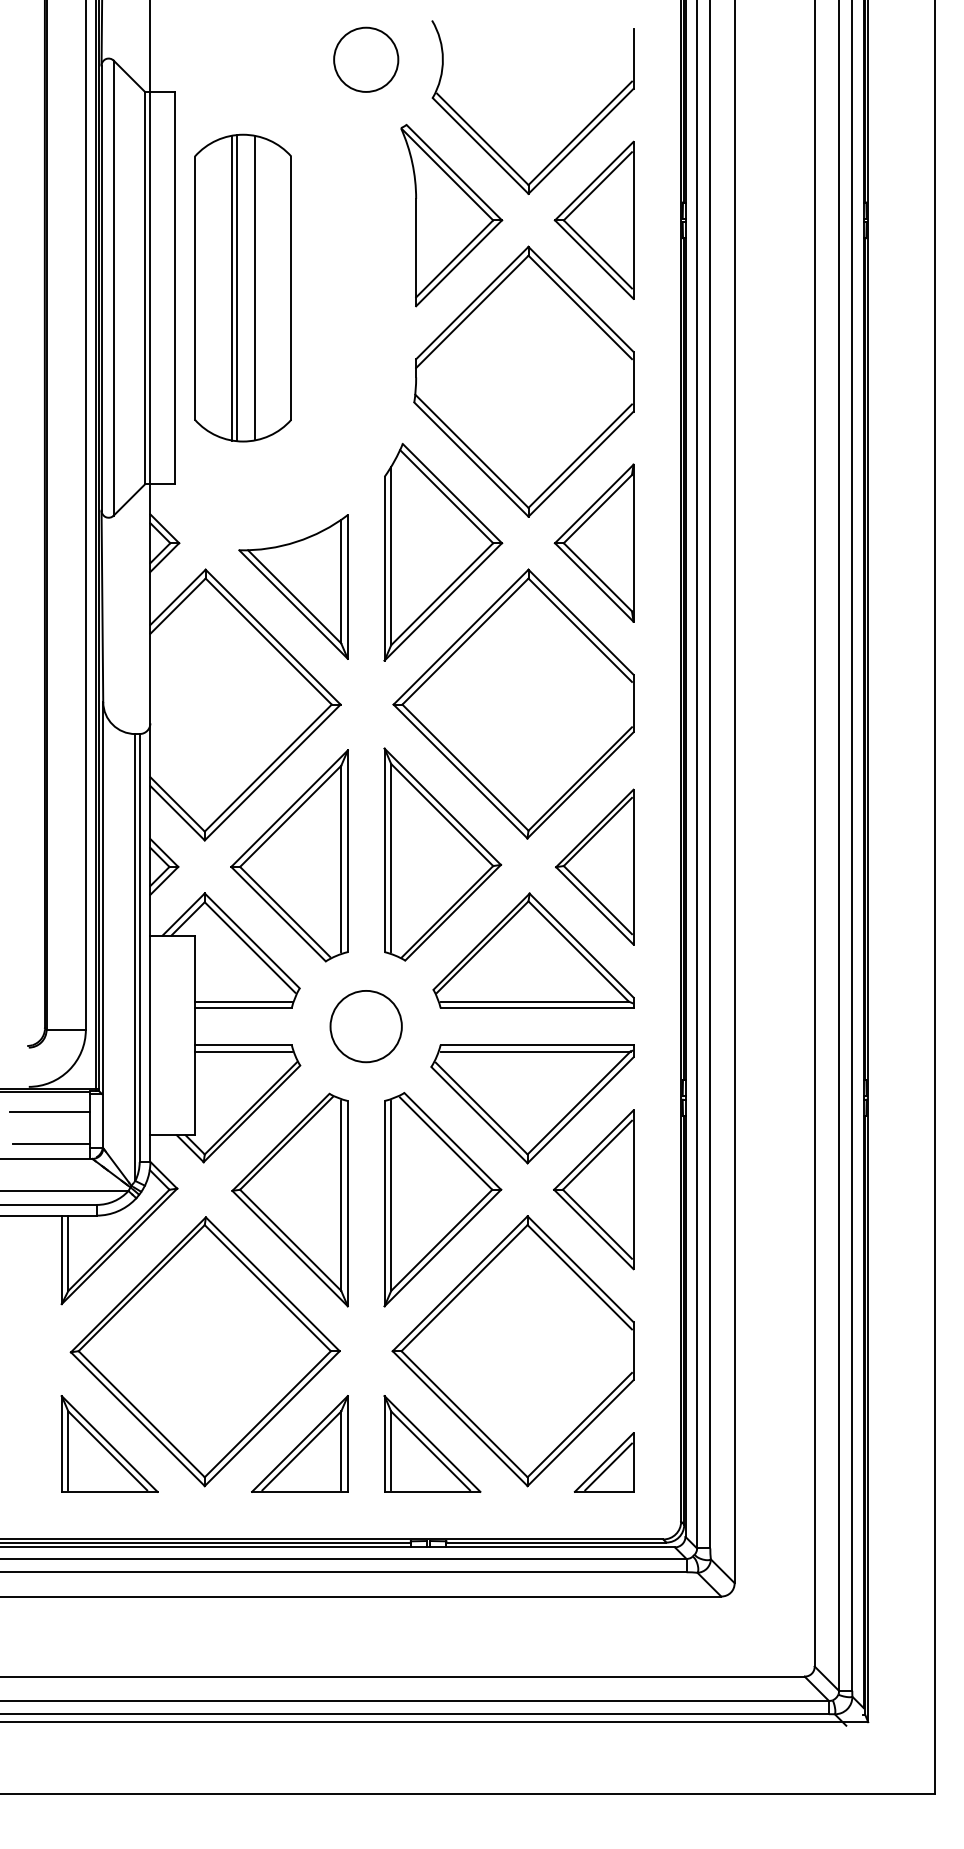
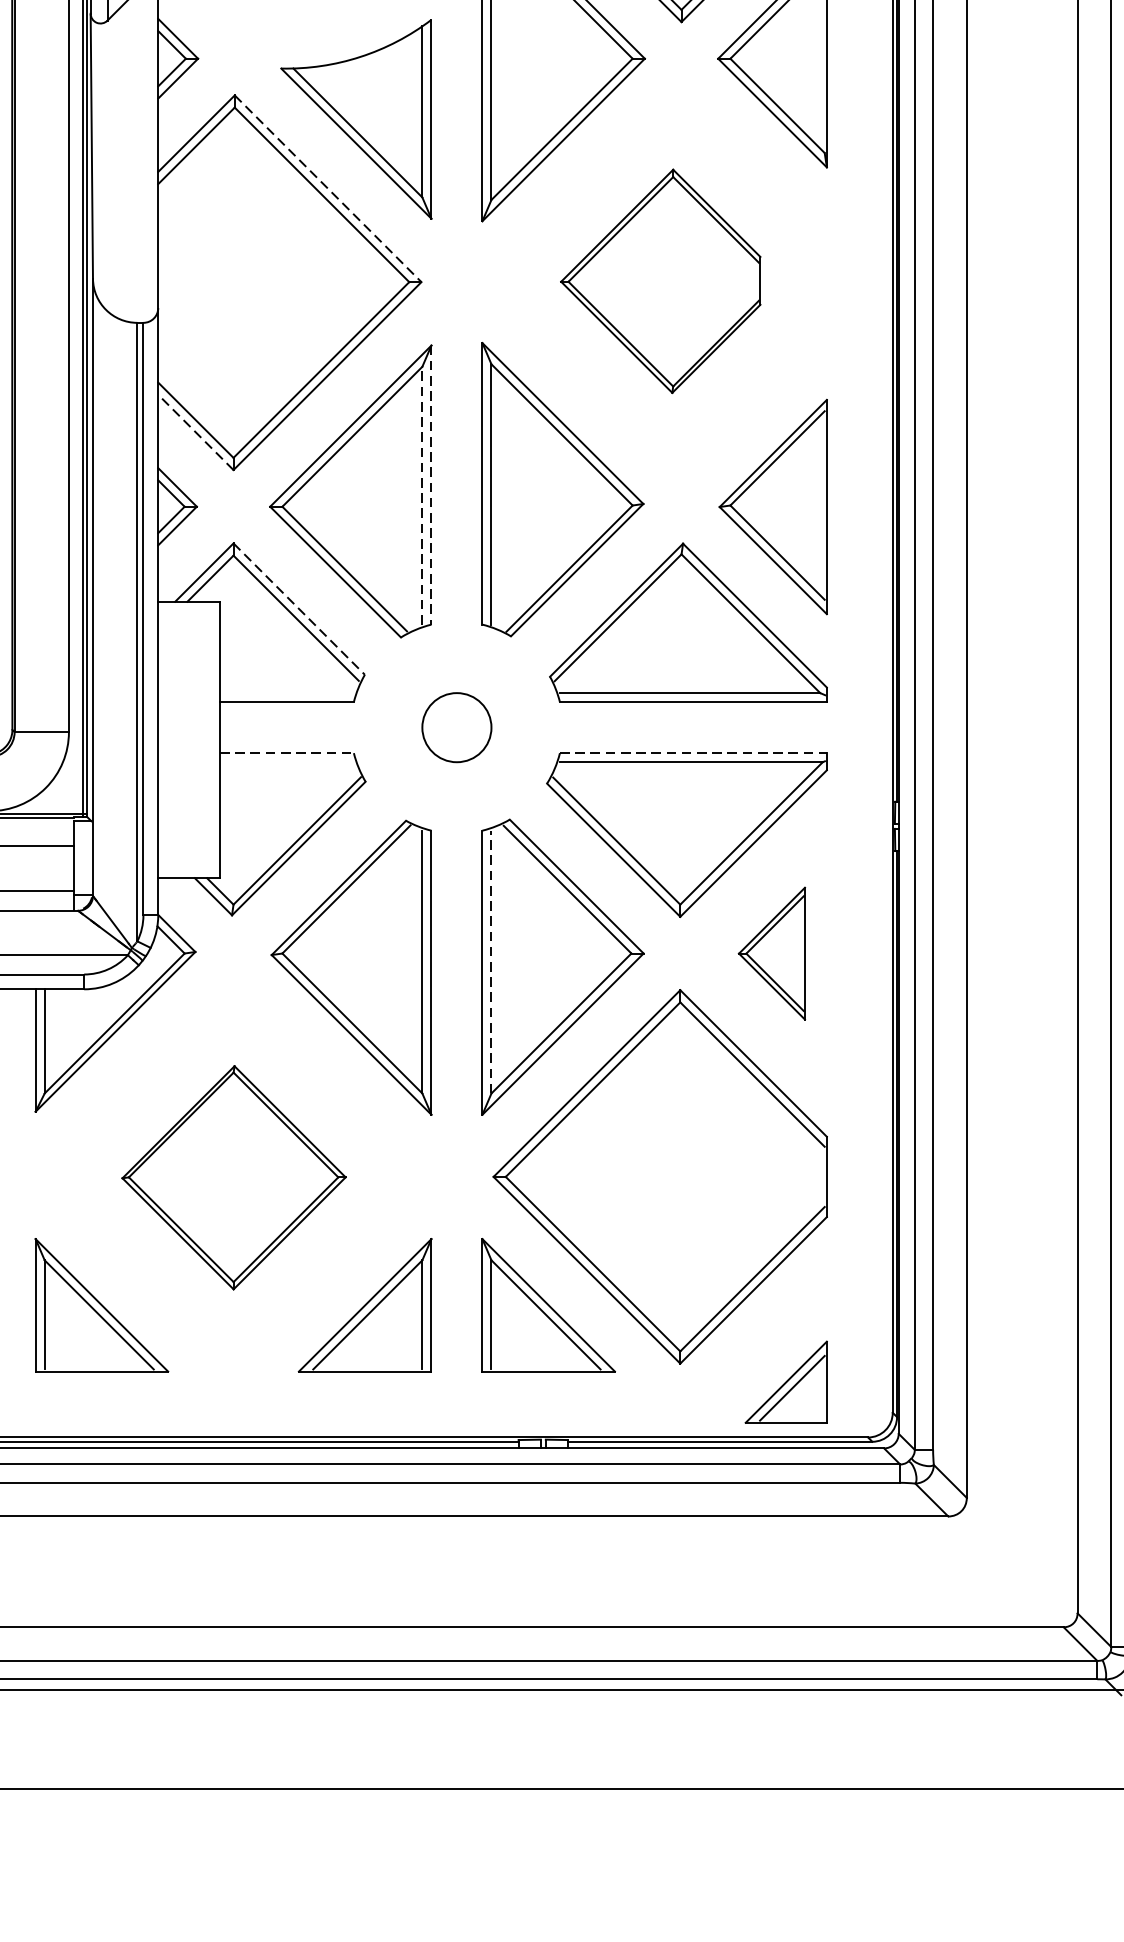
line: (273, 637) -> (328, 189), solid -> dashed
part: (513, 703) -> (660, 280), size x0.6
line: (177, 812) -> (195, 431), solid -> dashed
line: (347, 851) -> (431, 485), solid -> dashed
line: (341, 858) -> (422, 495), solid -> dashed
line: (252, 941) -> (299, 609), solid -> dashed
line: (242, 1001) -> (285, 692), removed
circle: (365, 1026) -> (455, 727), size x0.7
line: (243, 1045) -> (287, 753), solid -> dashed
line: (537, 1045) -> (693, 753), solid -> dashed
line: (242, 1051) -> (285, 762), removed
part: (593, 1189) -> (771, 953), size x0.6
line: (391, 1195) -> (491, 961), solid -> dashed
part: (204, 1351) -> (233, 1177), size x0.6
part: (603, 1462) -> (785, 1382), moved

